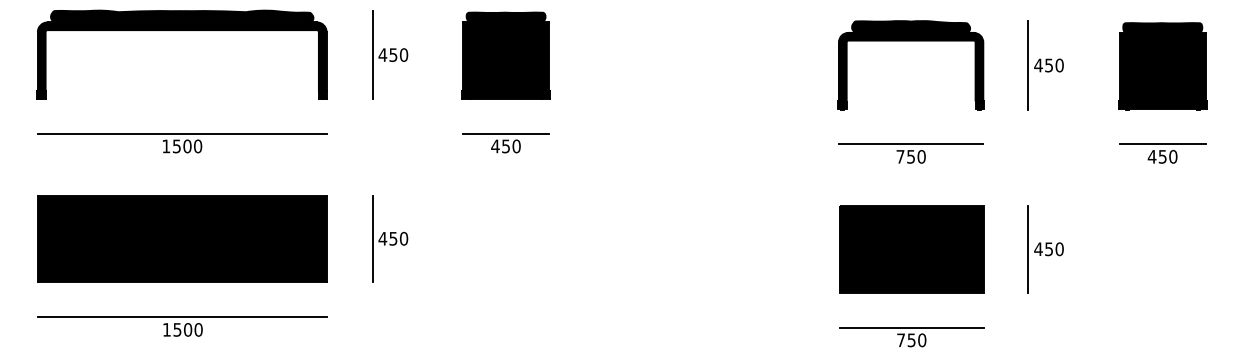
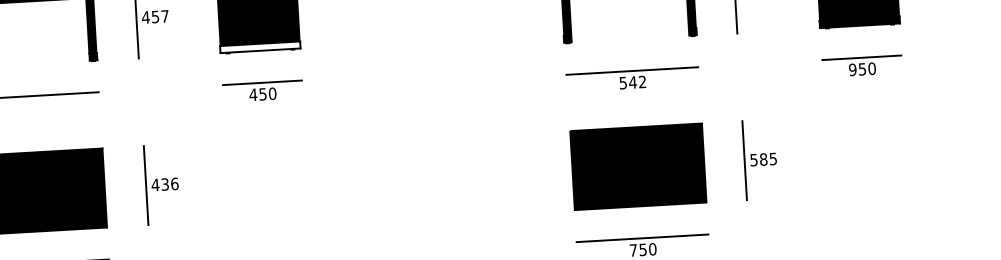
text: (403, 54) -> (164, 15), 450 -> 457
fill: (505, 94) -> (259, 47), removed
text: (910, 156) -> (632, 82), 750 -> 542
text: (1151, 156) -> (852, 69), 450 -> 950
text: (398, 238) -> (169, 183), 450 -> 436
text: (1048, 249) -> (763, 159), 450 -> 585

